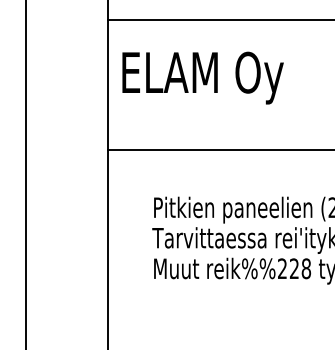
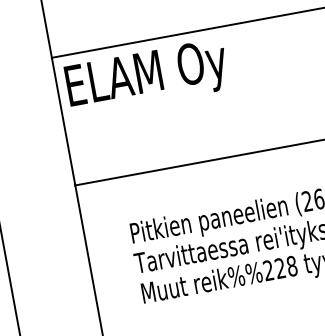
text: (202, 77) -> (146, 77), moved

